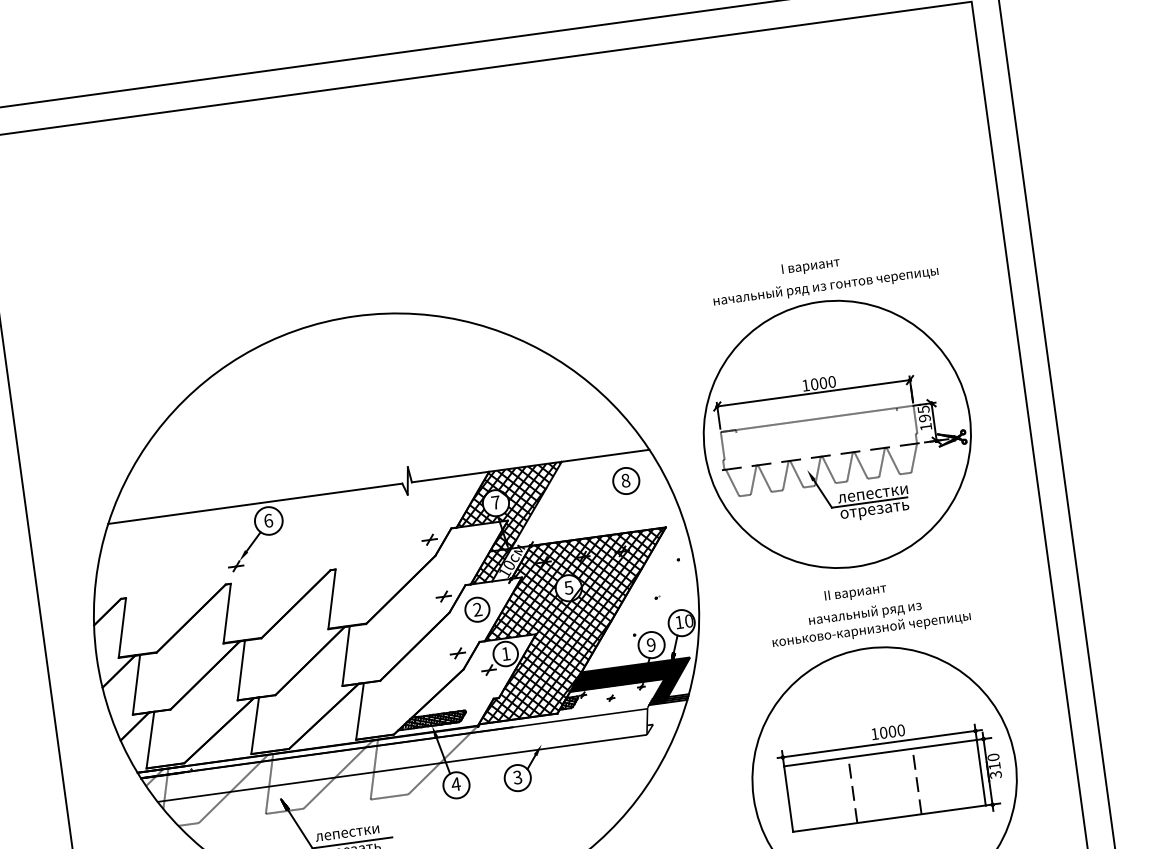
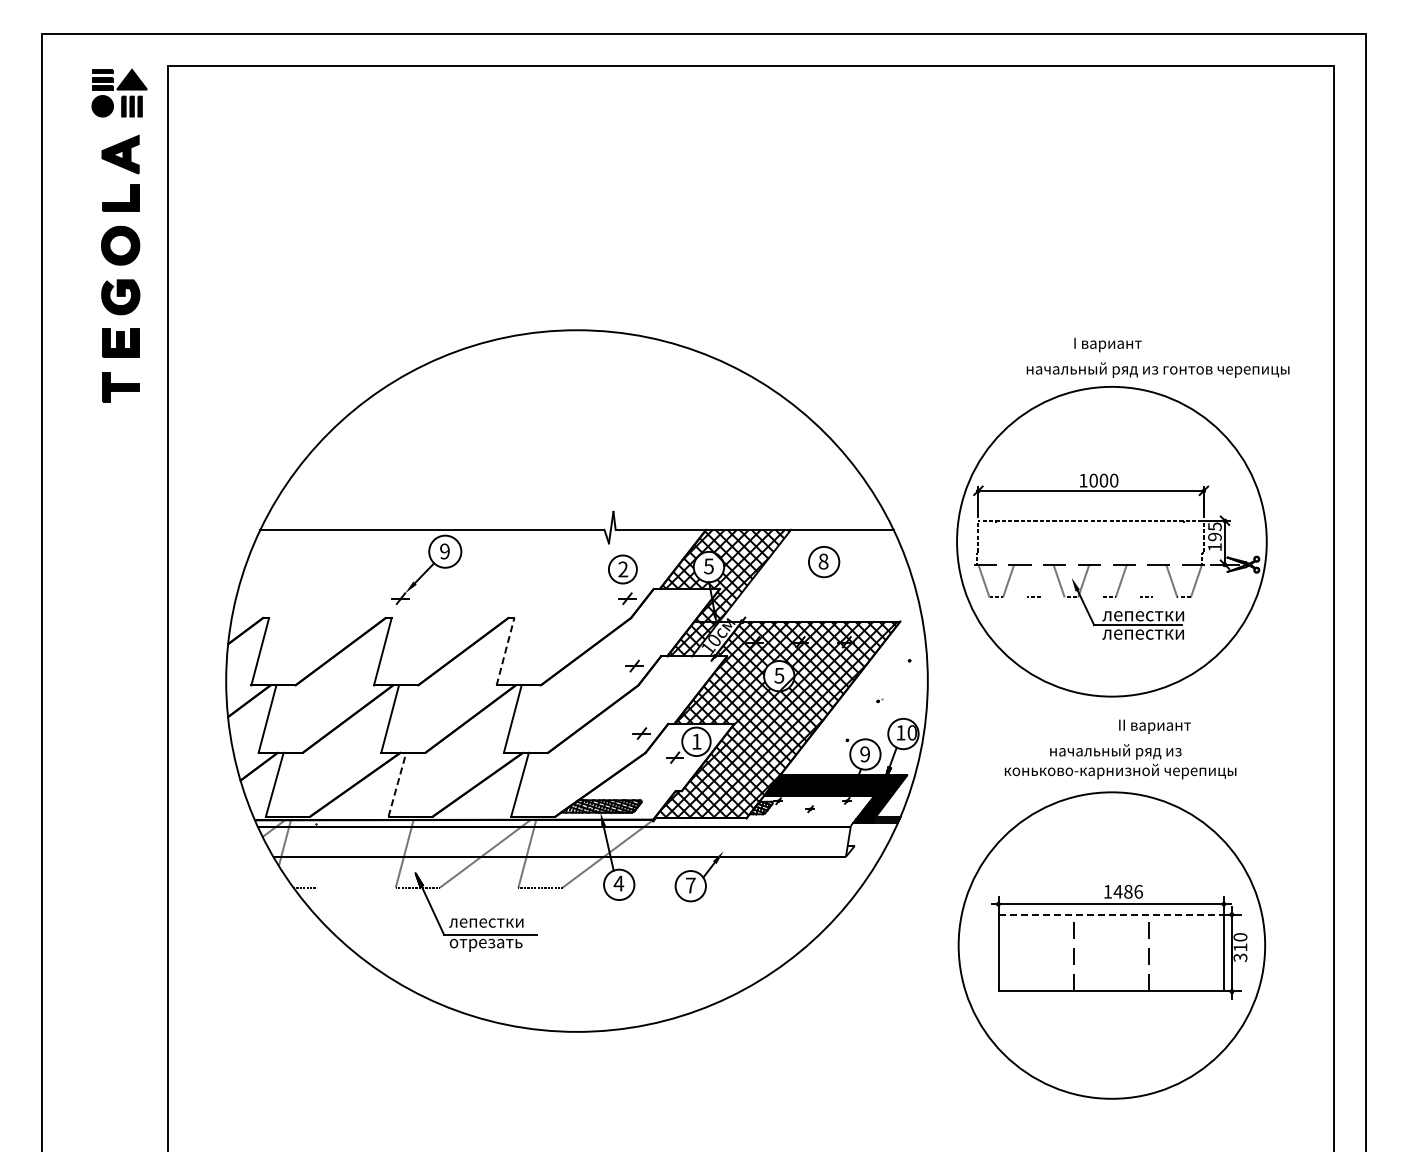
text: (825, 286) -> (1157, 369), moved
line: (881, 462) -> (1158, 580), removed
line: (860, 465) -> (1133, 580), removed
line: (828, 469) -> (1096, 580), removed
line: (785, 475) -> (1045, 580), removed
line: (764, 478) -> (1021, 580), removed
part: (626, 481) -> (824, 562), moved
text: (495, 502) -> (708, 566), 7 -> 5
text: (874, 511) -> (1142, 636), отрезать -> лепестки
text: (268, 520) -> (444, 551), 6 -> 9
part: (855, 592) -> (1154, 726), moved
line: (331, 599) -> (505, 651), solid -> dashed
part: (477, 609) -> (622, 569), moved
line: (255, 725) -> (397, 784), solid -> dashed
text: (891, 731) -> (1127, 891), 1000 -> 1486
line: (880, 753) -> (1111, 914), solid -> dashed
text: (517, 777) -> (690, 885), 3 -> 7
line: (233, 788) -> (362, 853), removed

